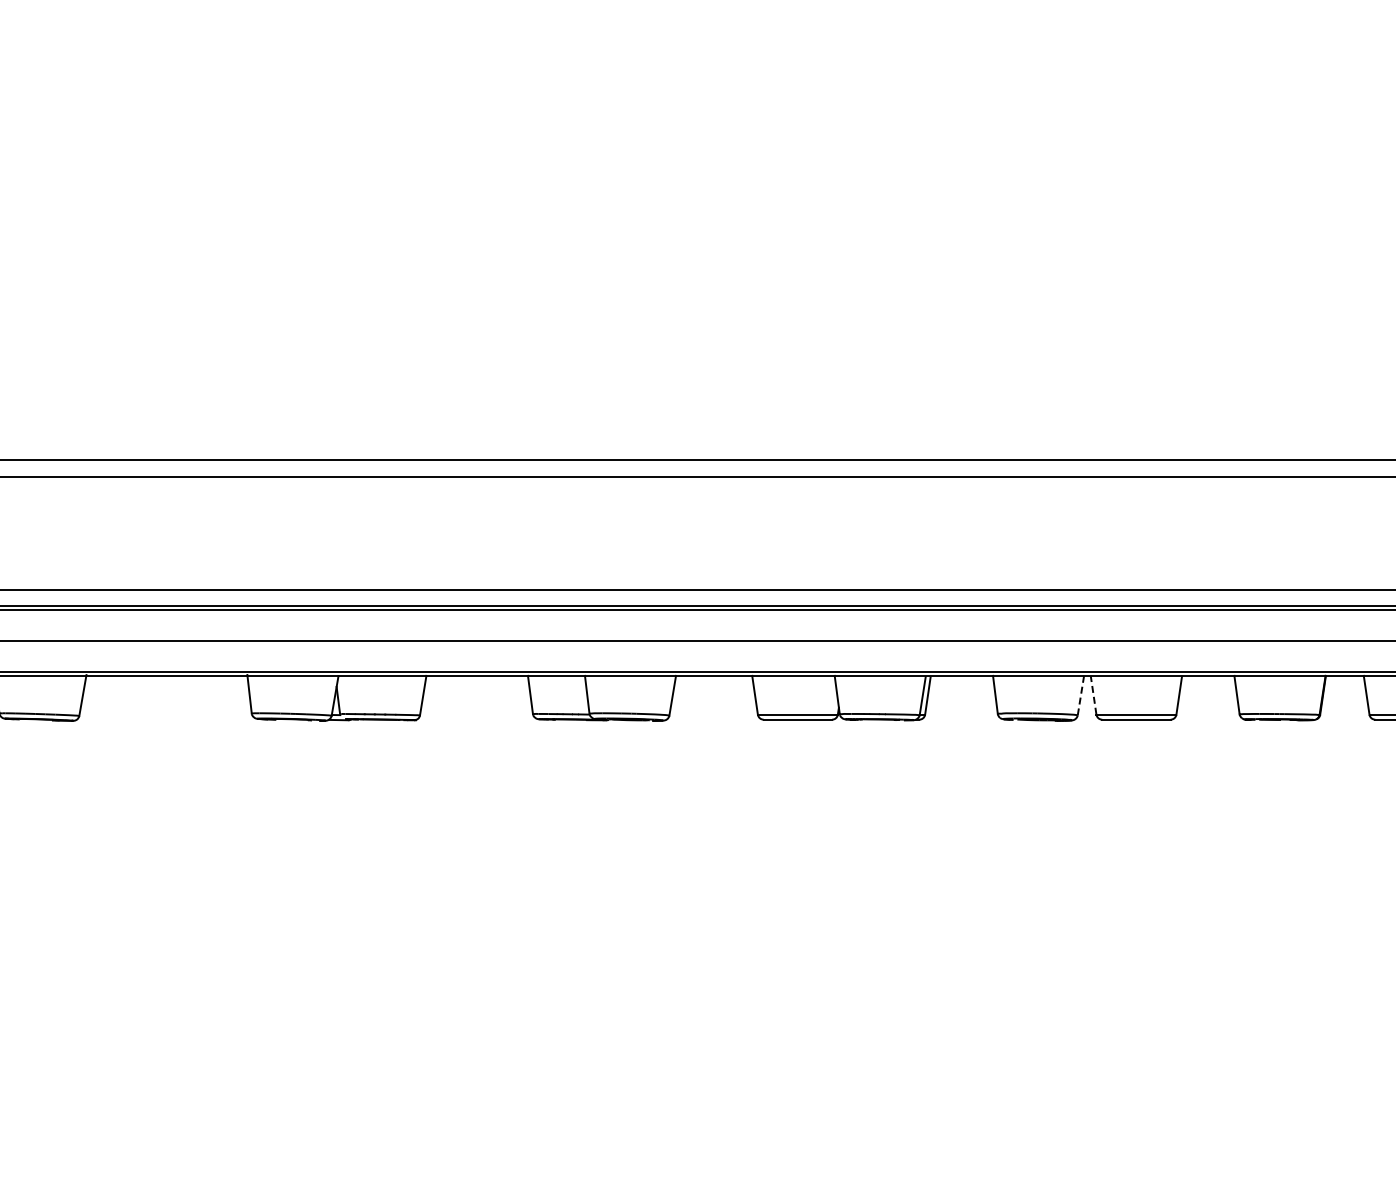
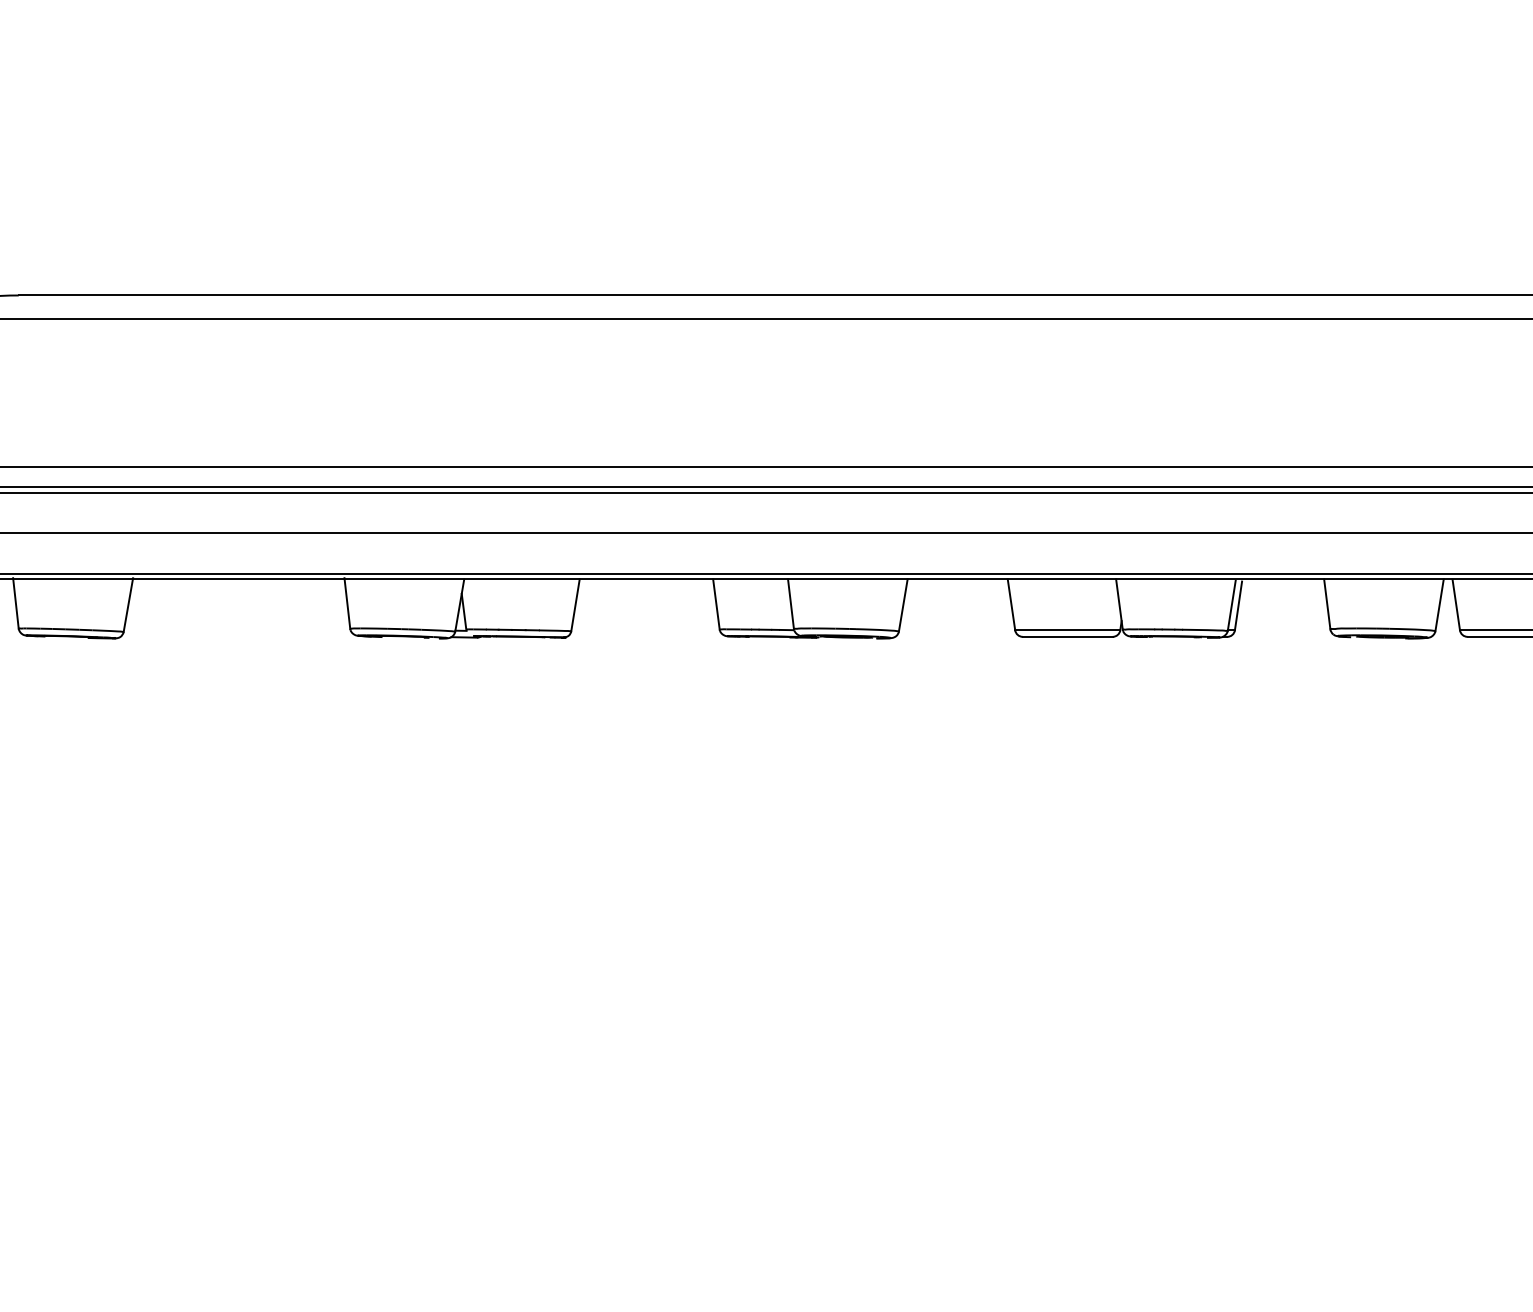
line: (1093, 694) -> (1456, 603), dashed -> solid
line: (1080, 695) -> (1439, 605), dashed -> solid

